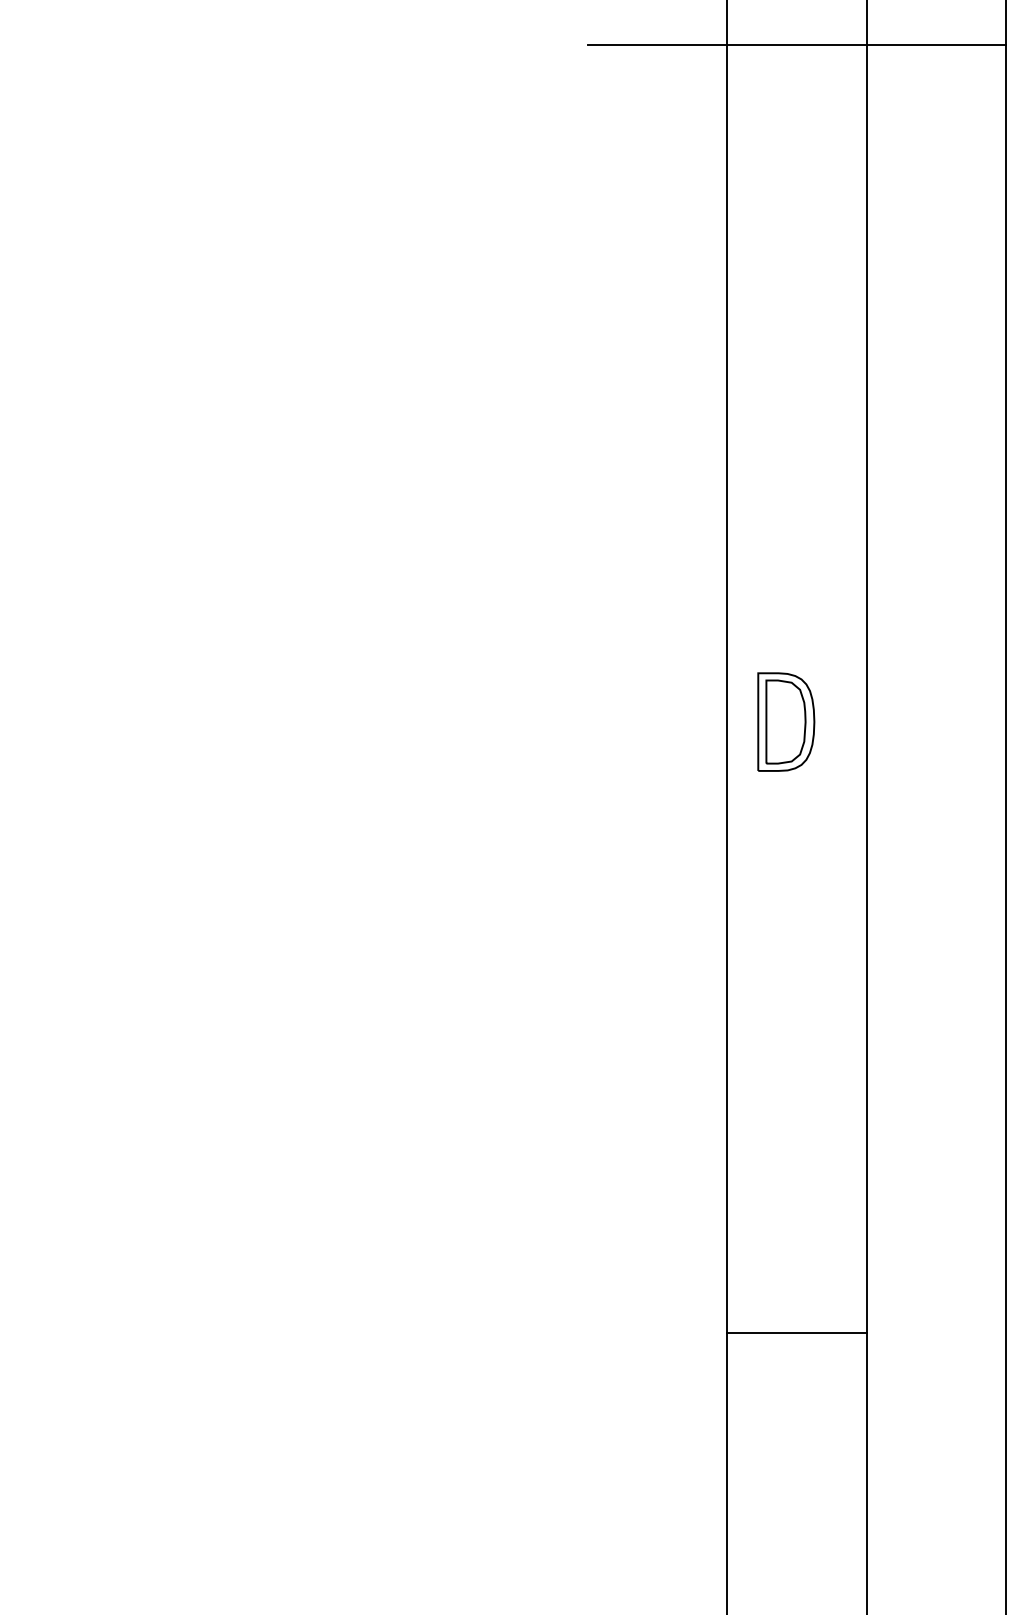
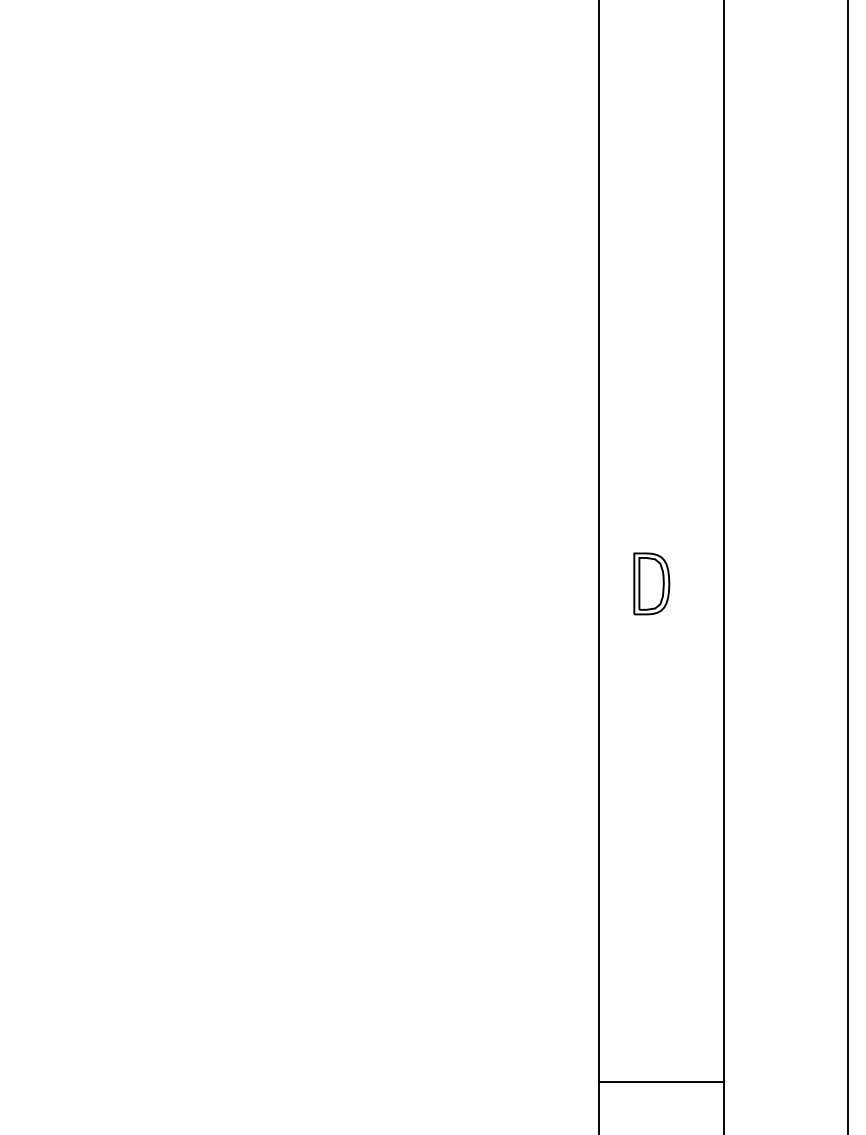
part: (786, 721) -> (651, 583), size x0.7
line: (796, 1333) -> (660, 1082), moved

